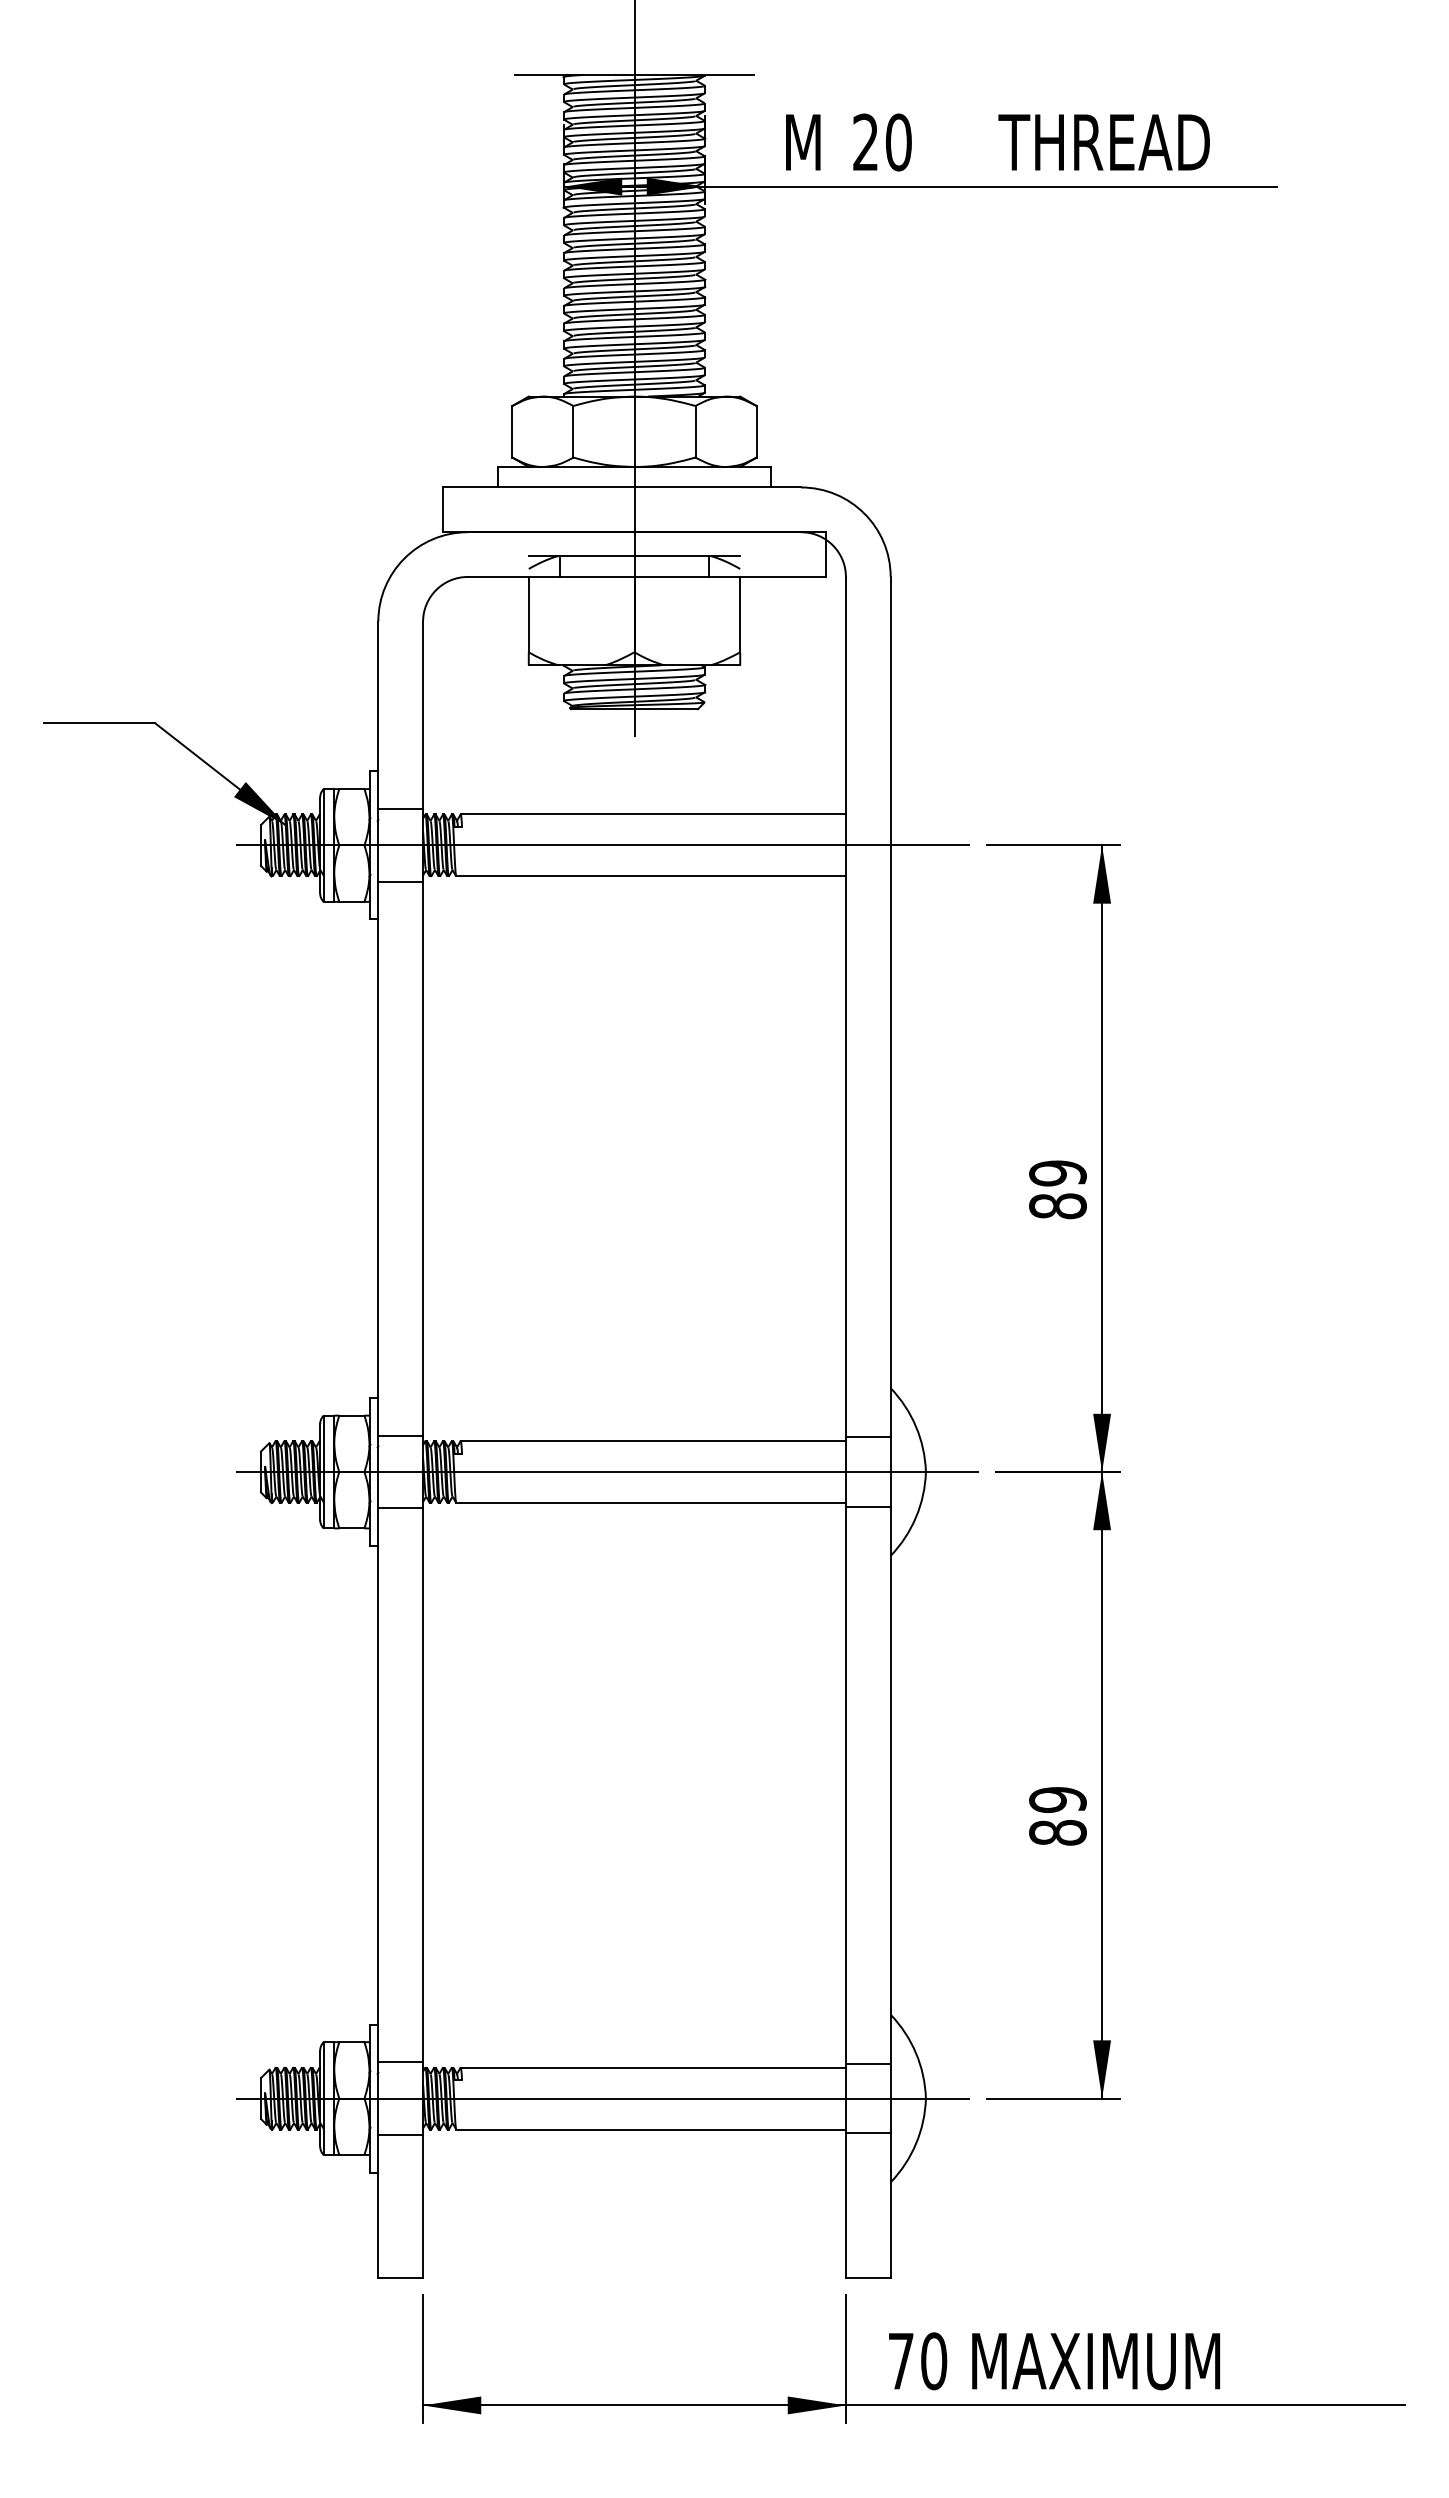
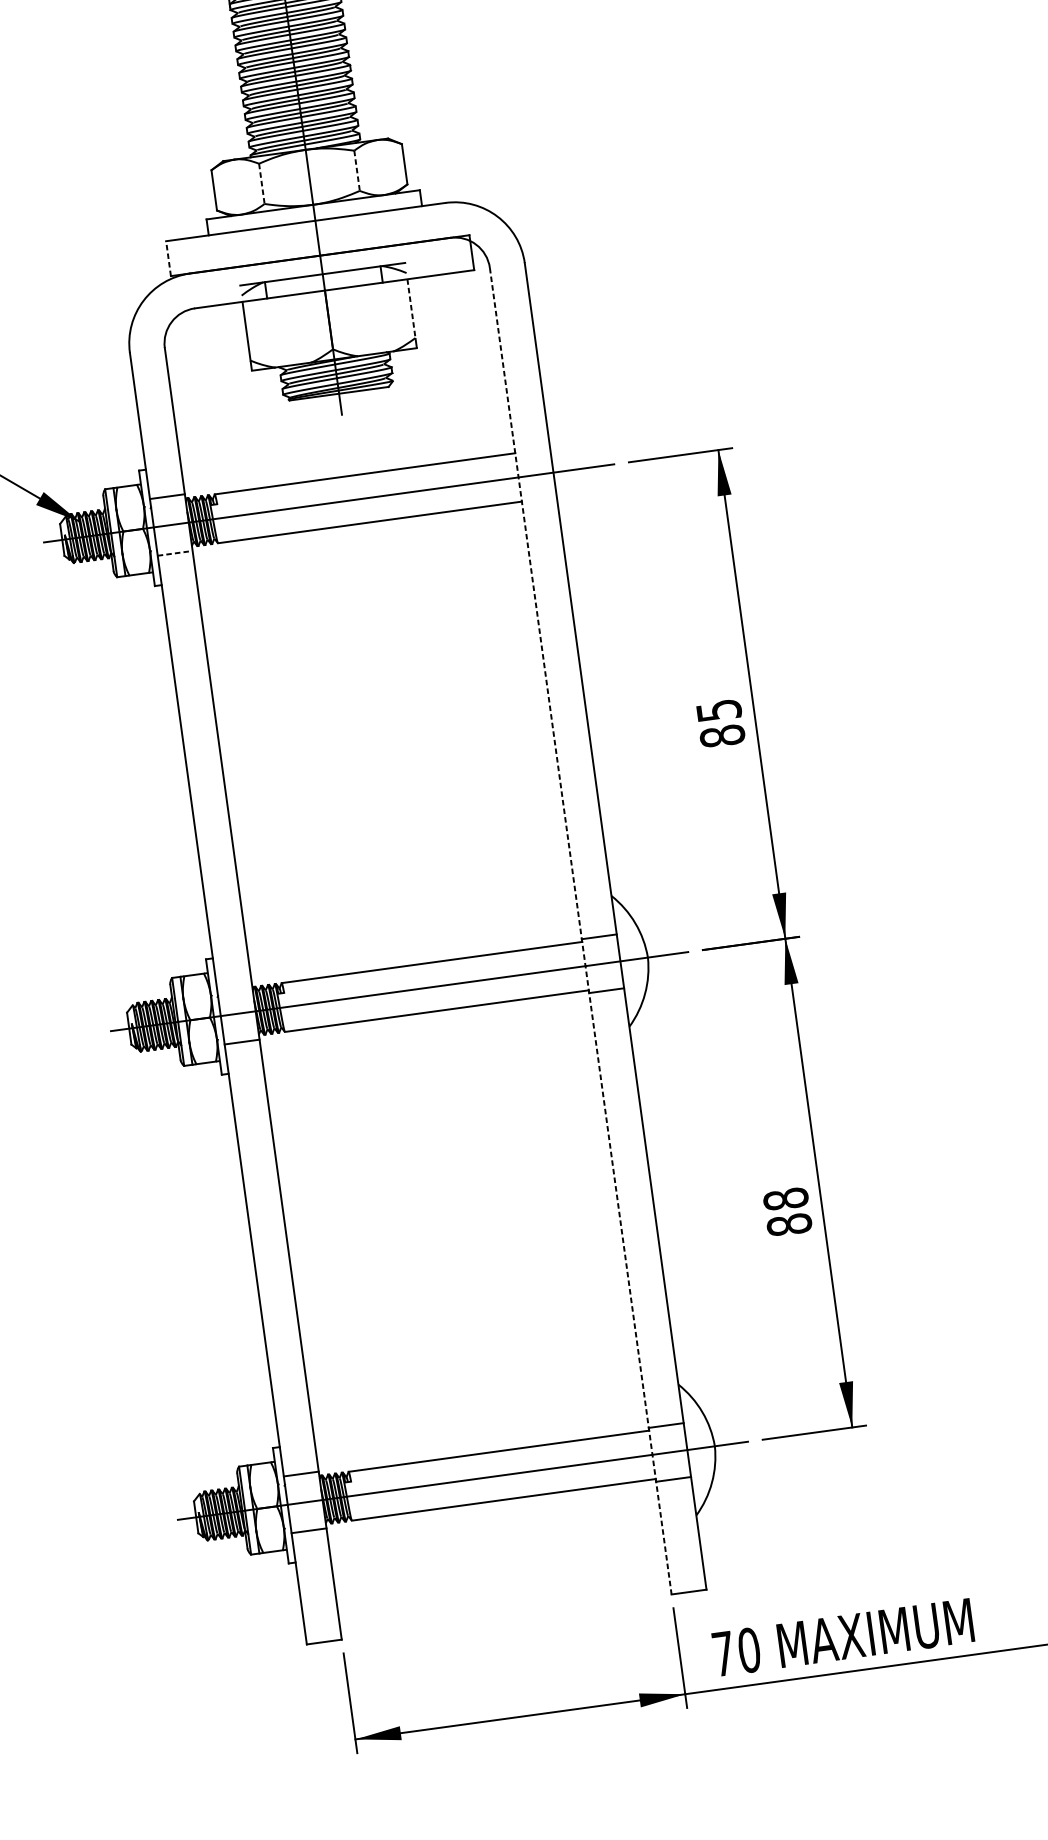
line: (573, 431) -> (261, 183), solid -> dashed
line: (695, 431) -> (357, 170), solid -> dashed
line: (443, 509) -> (168, 258), solid -> dashed
line: (740, 614) -> (411, 308), solid -> dashed
line: (401, 881) -> (175, 553), solid -> dashed
text: (1057, 1173) -> (718, 710), 89 -> 85
line: (845, 1427) -> (580, 931), solid -> dashed
line: (400, 1435) -> (234, 985), removed
text: (1057, 1799) -> (785, 1198), 89 -> 88

